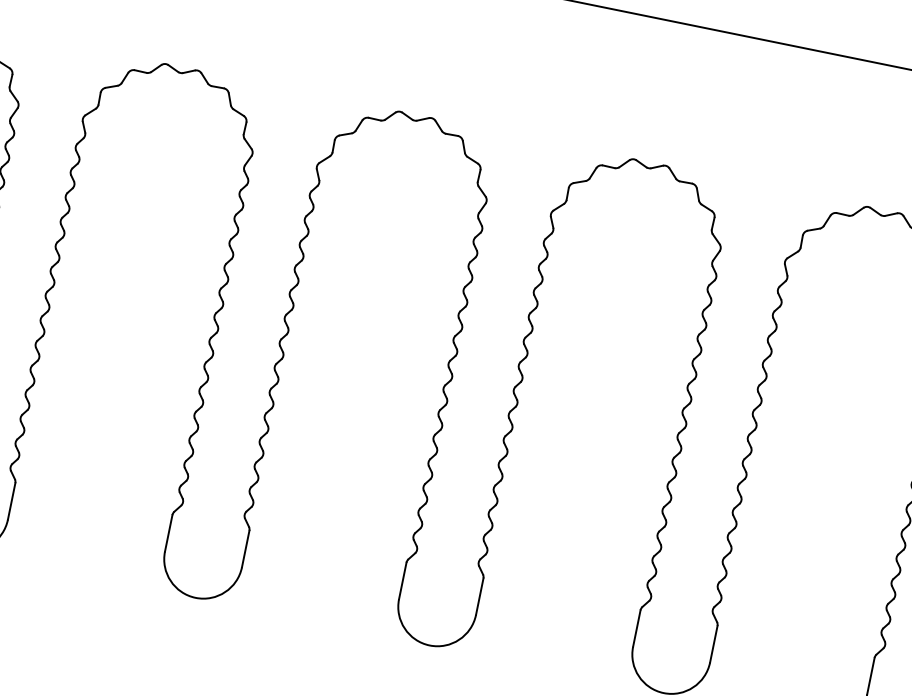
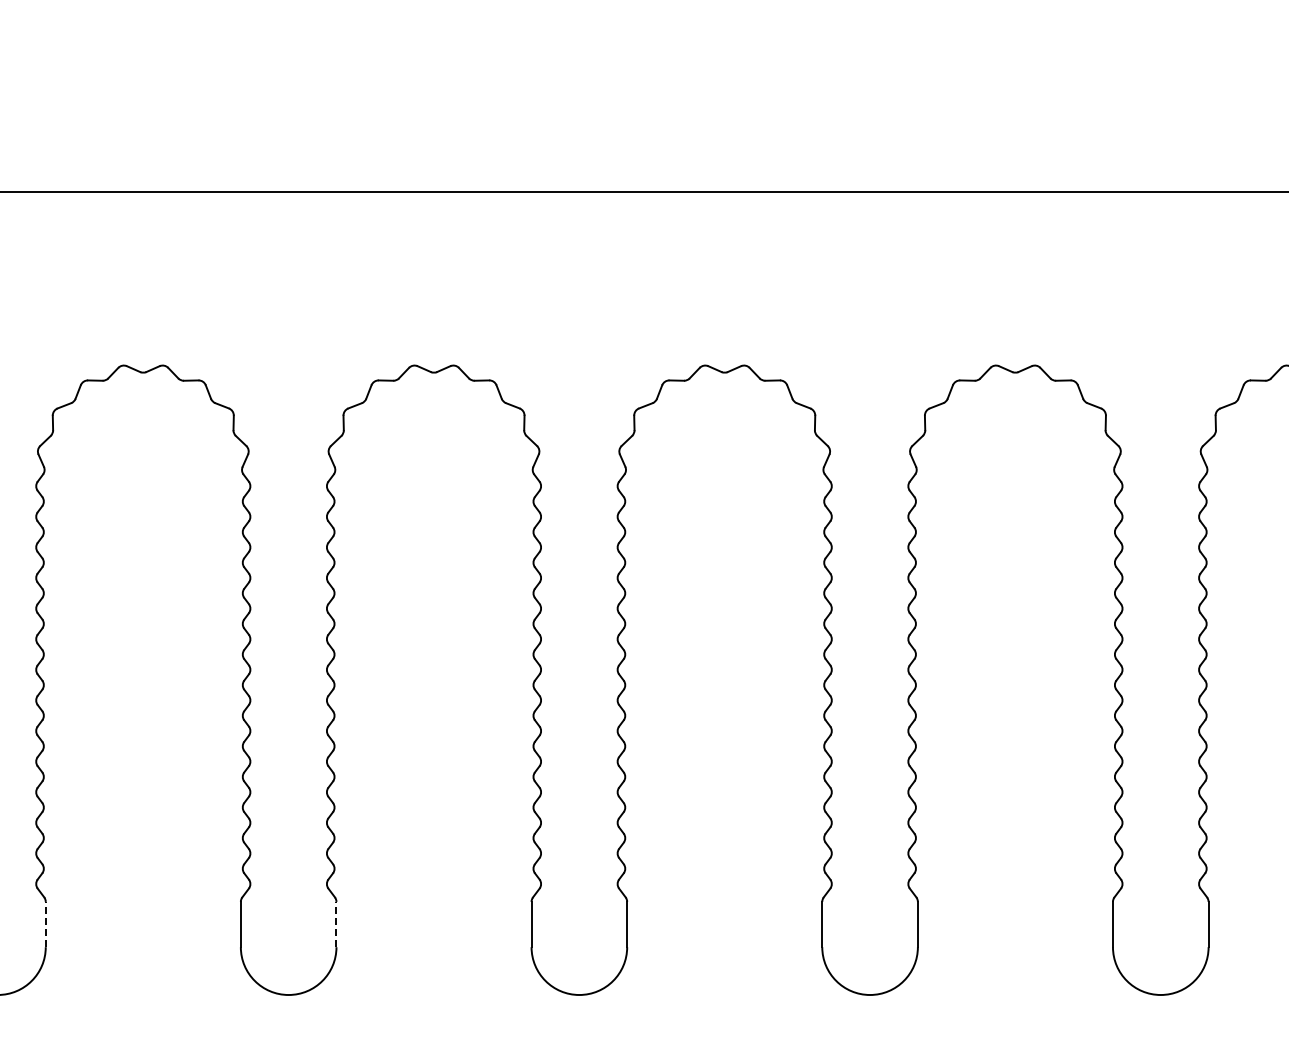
line: (11, 501) -> (45, 924), solid -> dashed
line: (245, 548) -> (336, 924), solid -> dashed

